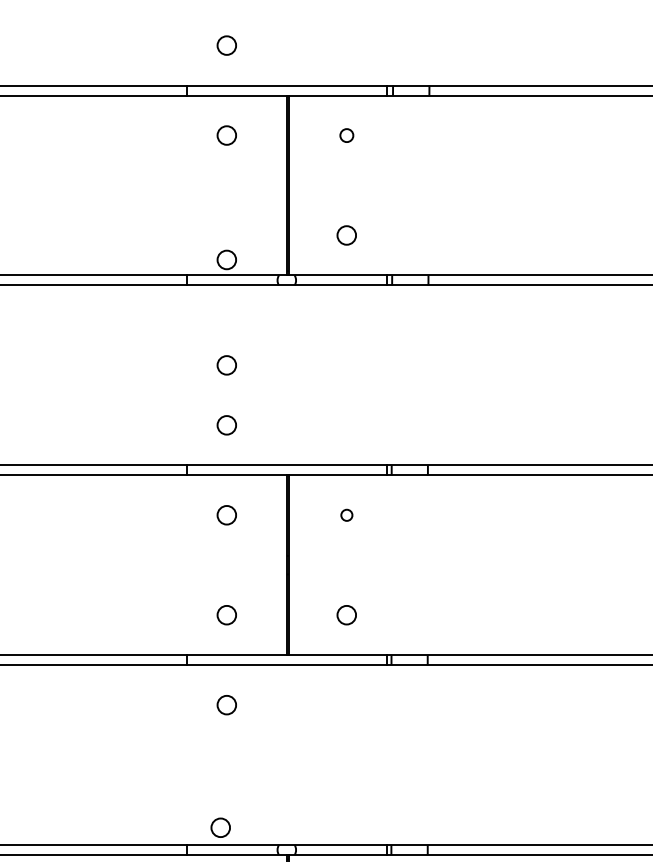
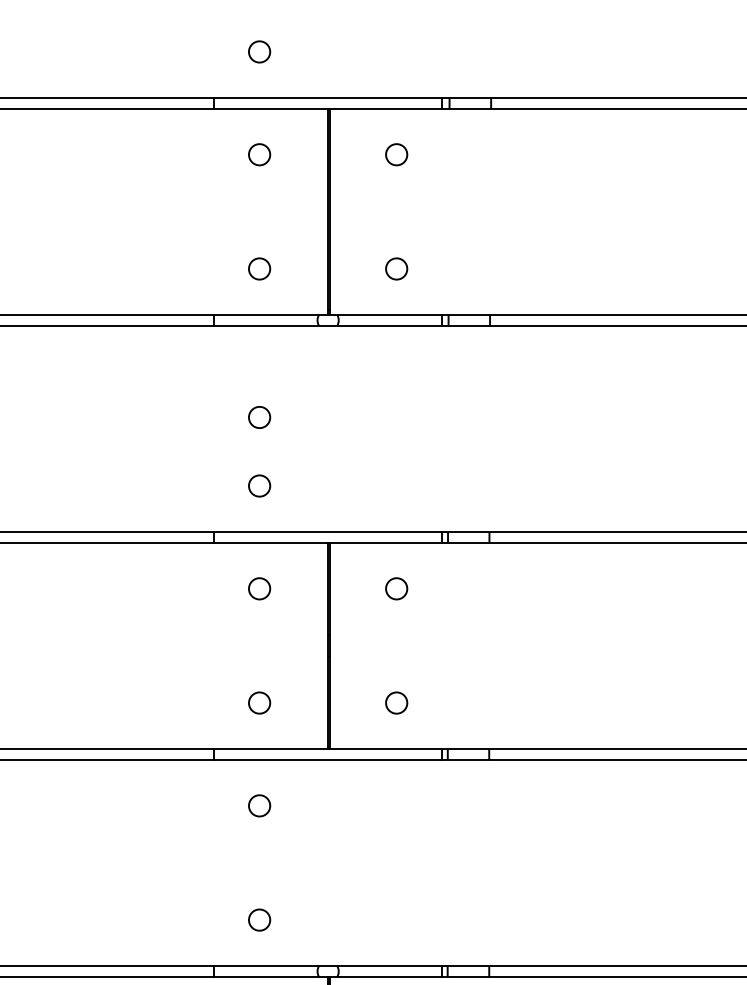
circle: (346, 135) -> (396, 154), size x1.43
circle: (226, 259) -> (259, 268), moved
circle: (346, 514) -> (396, 588), size x1.67
circle: (220, 827) -> (259, 919), moved

